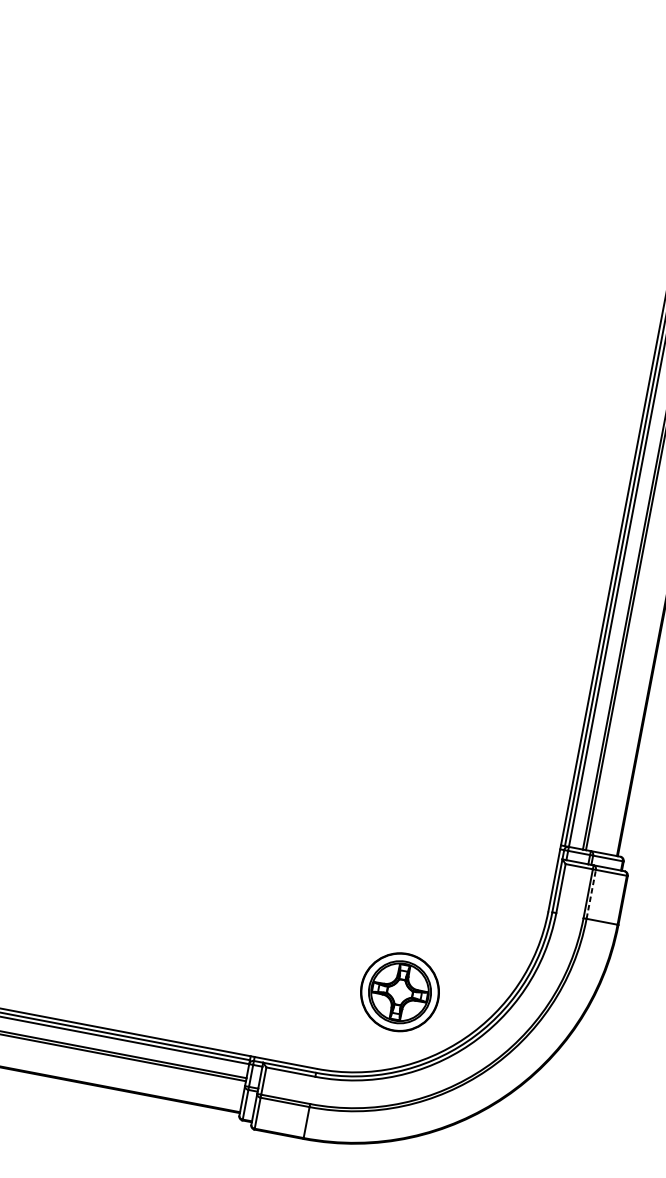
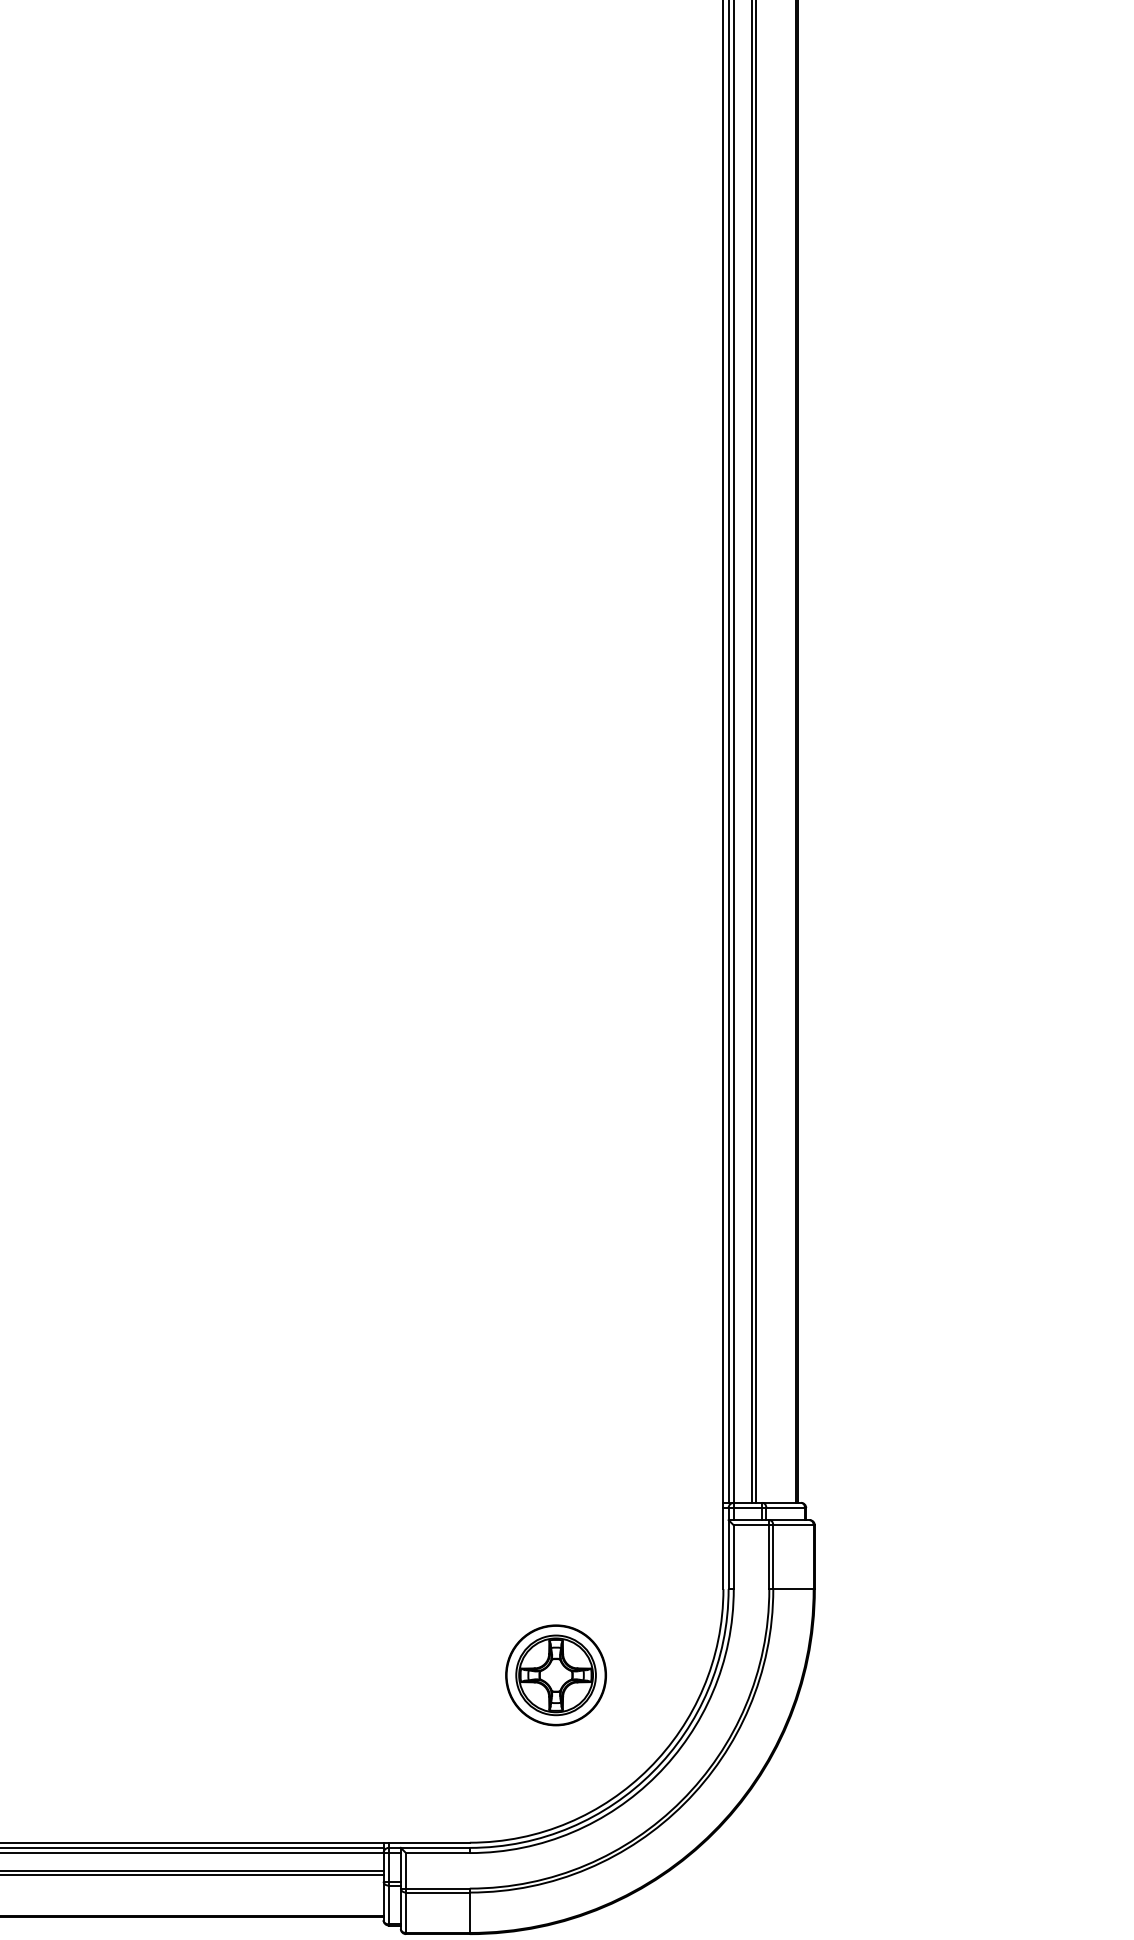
line: (591, 894) -> (773, 1557), dashed -> solid
part: (399, 992) -> (555, 1675), moved

